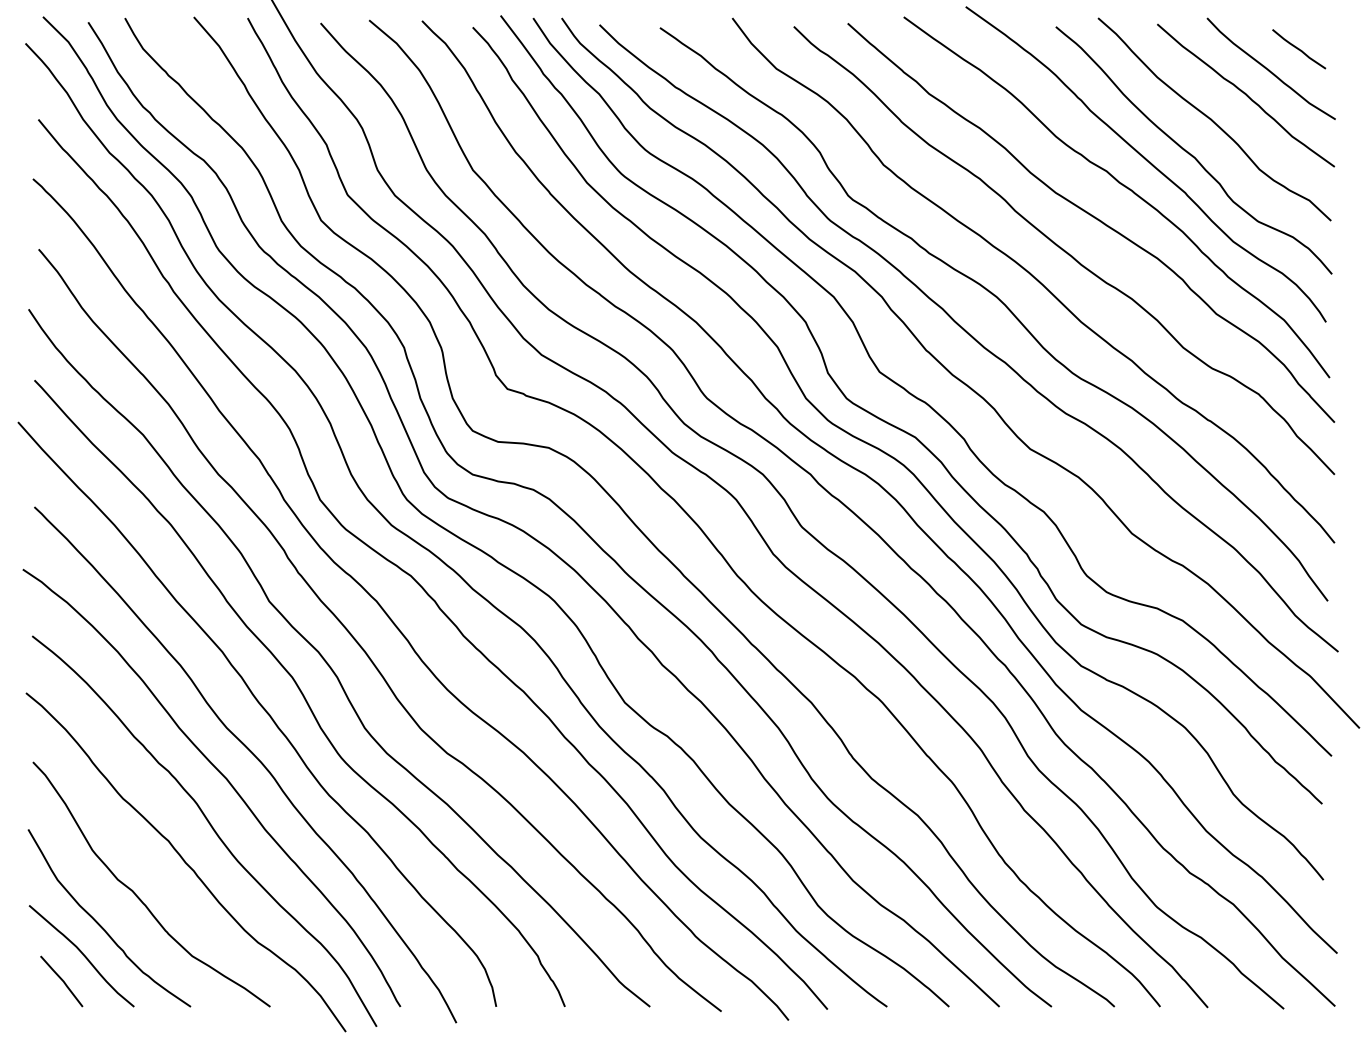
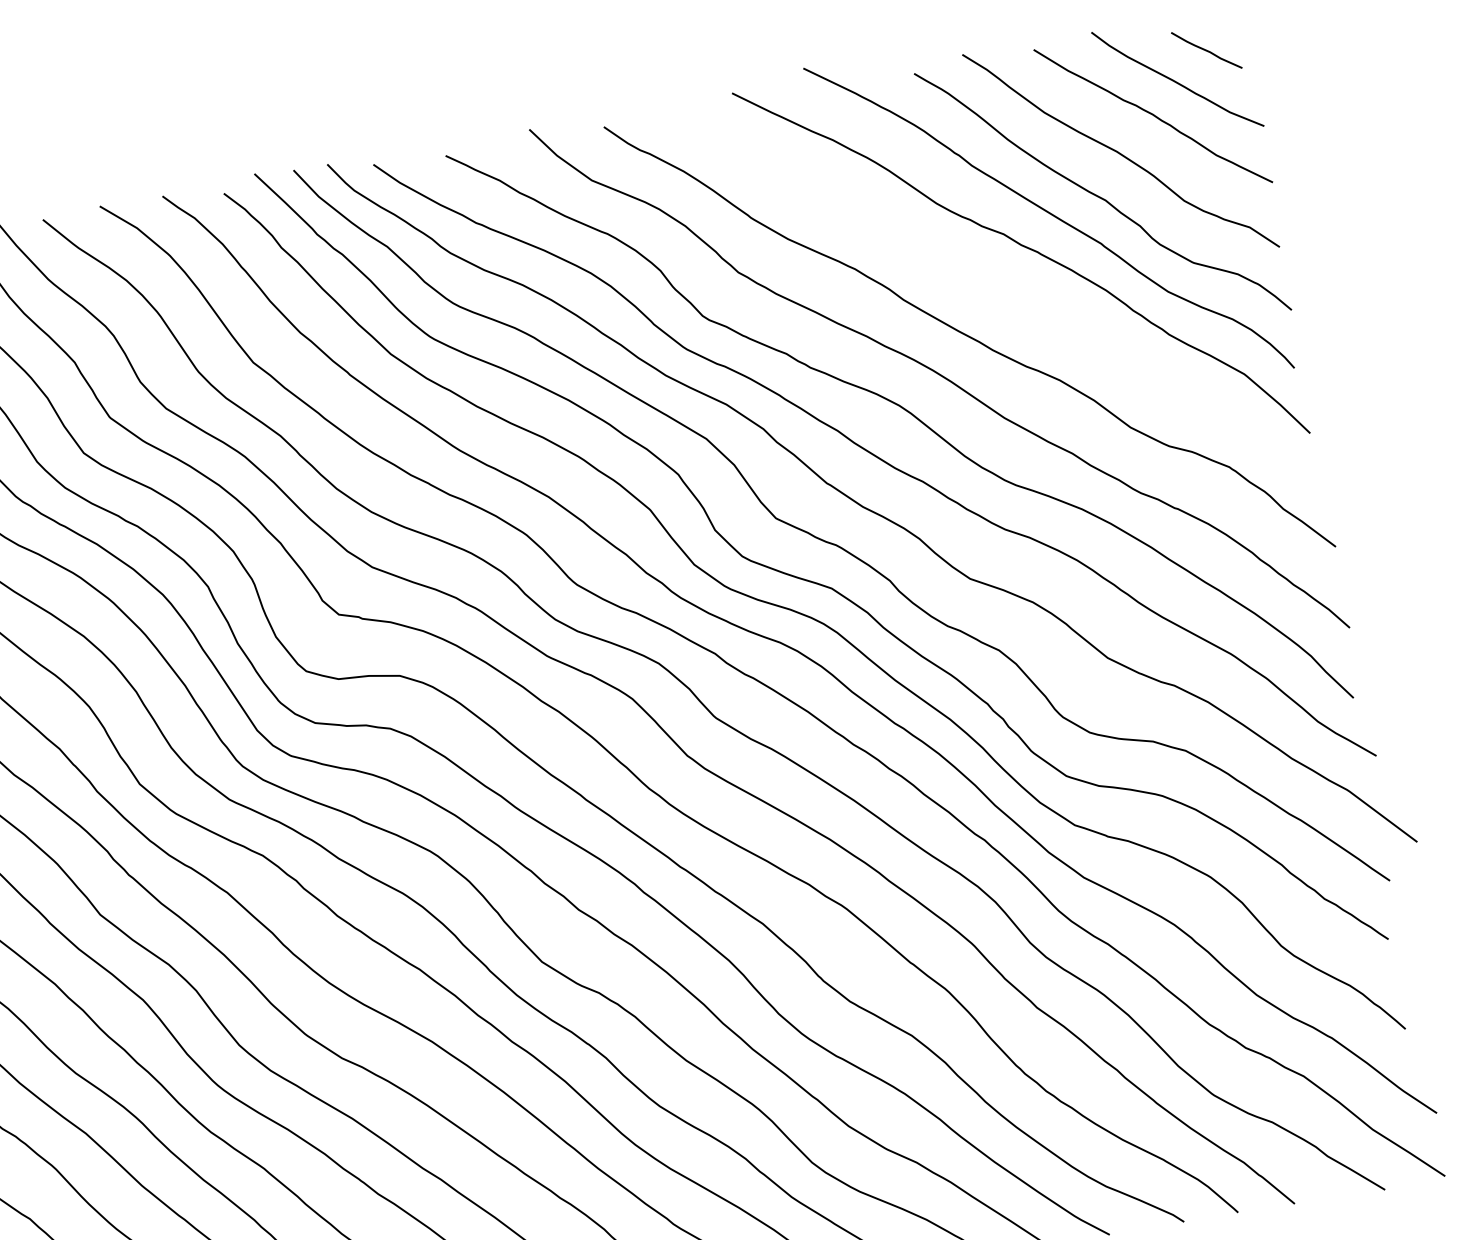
curve: (1094, 218) -> (999, 292), removed

